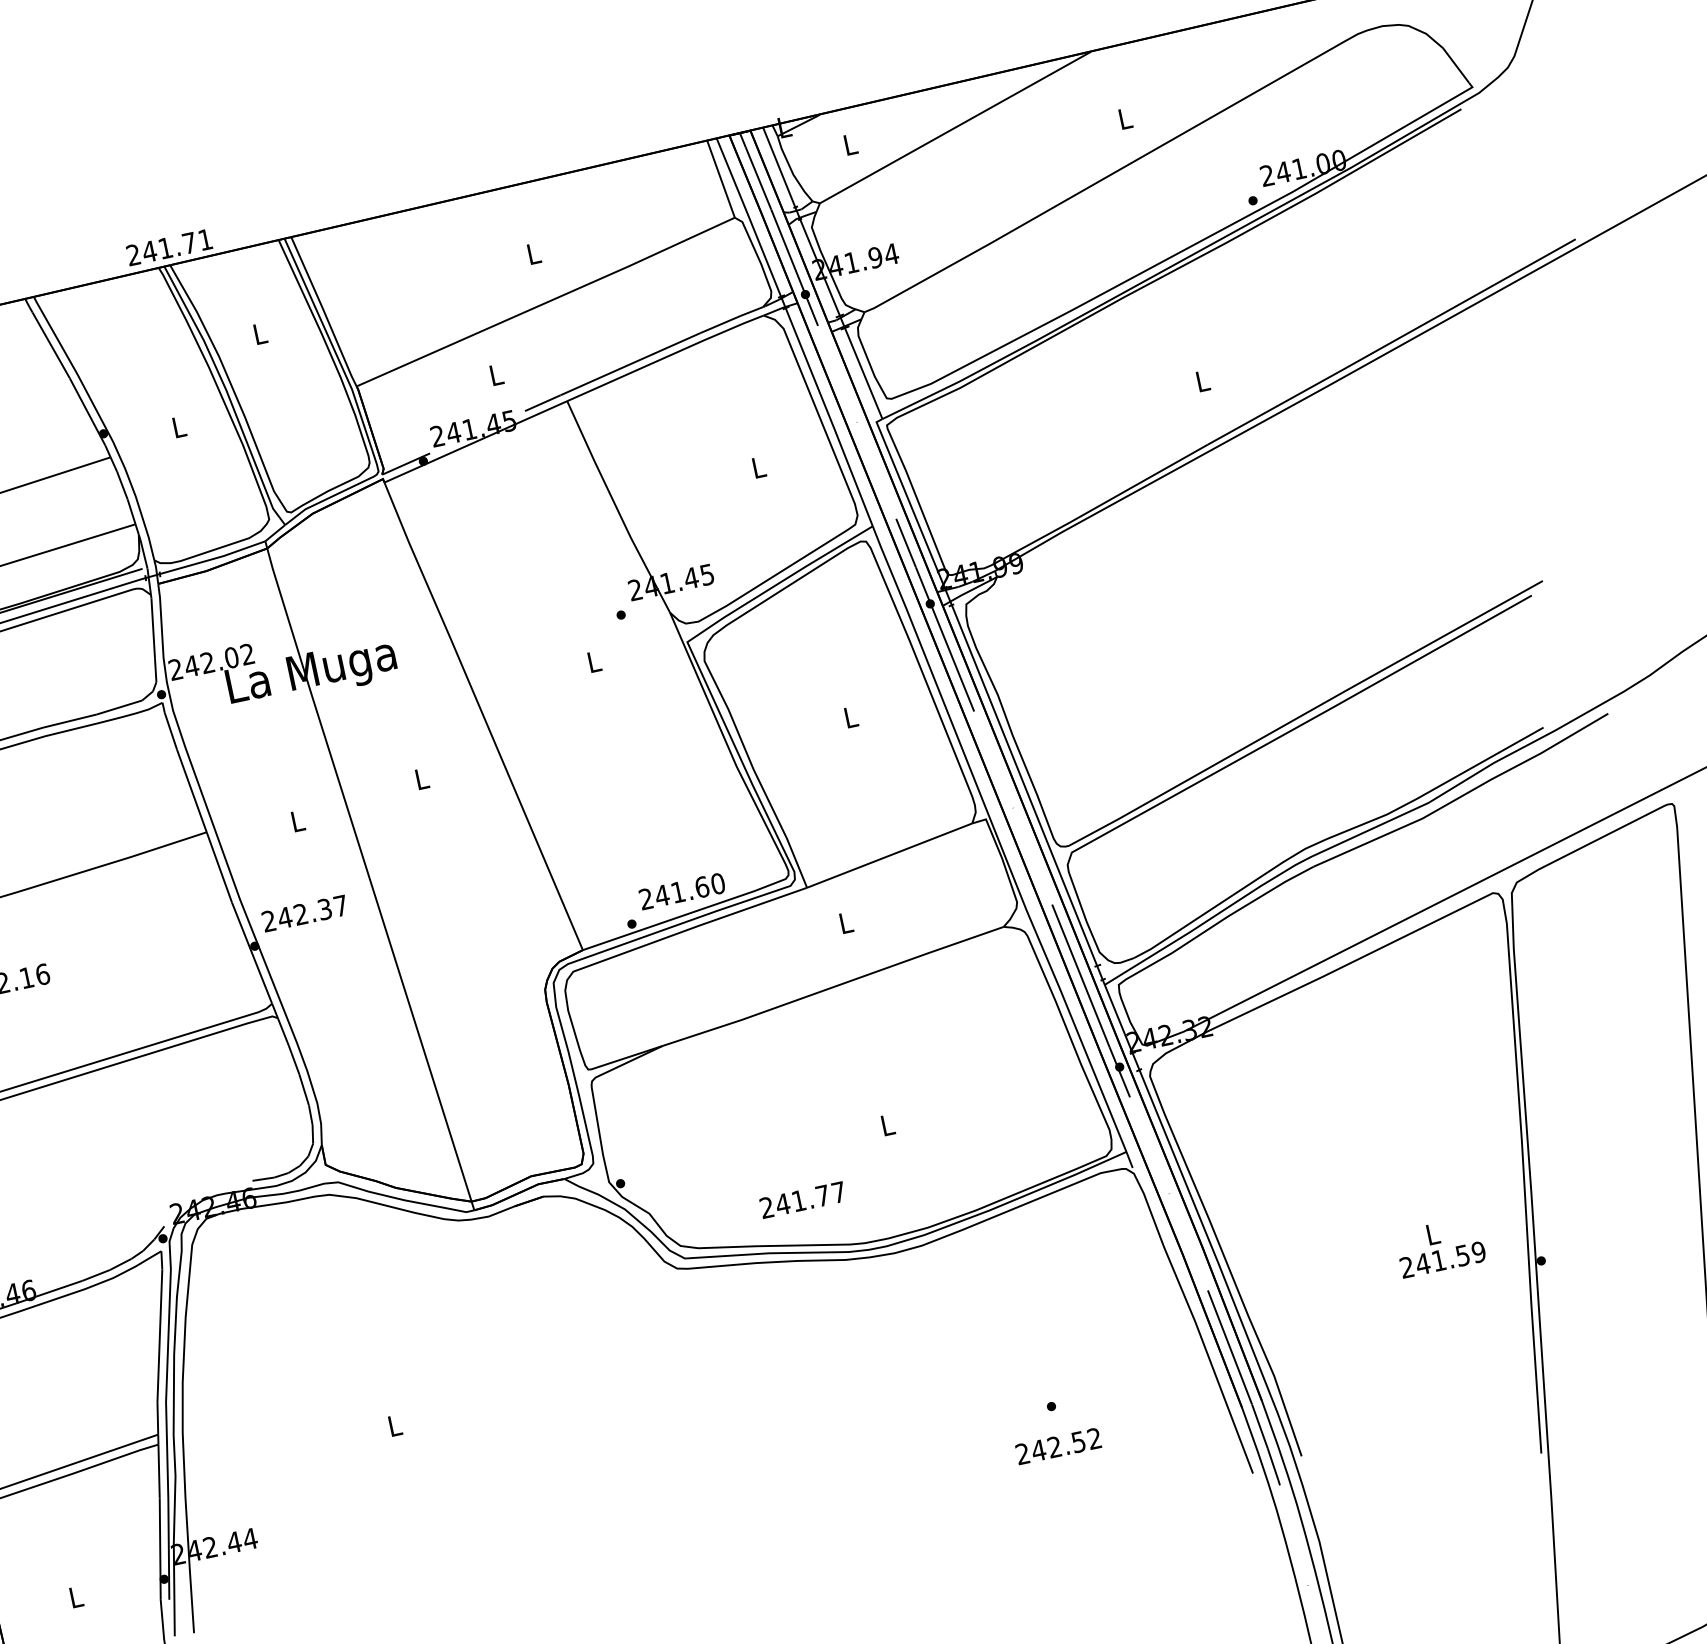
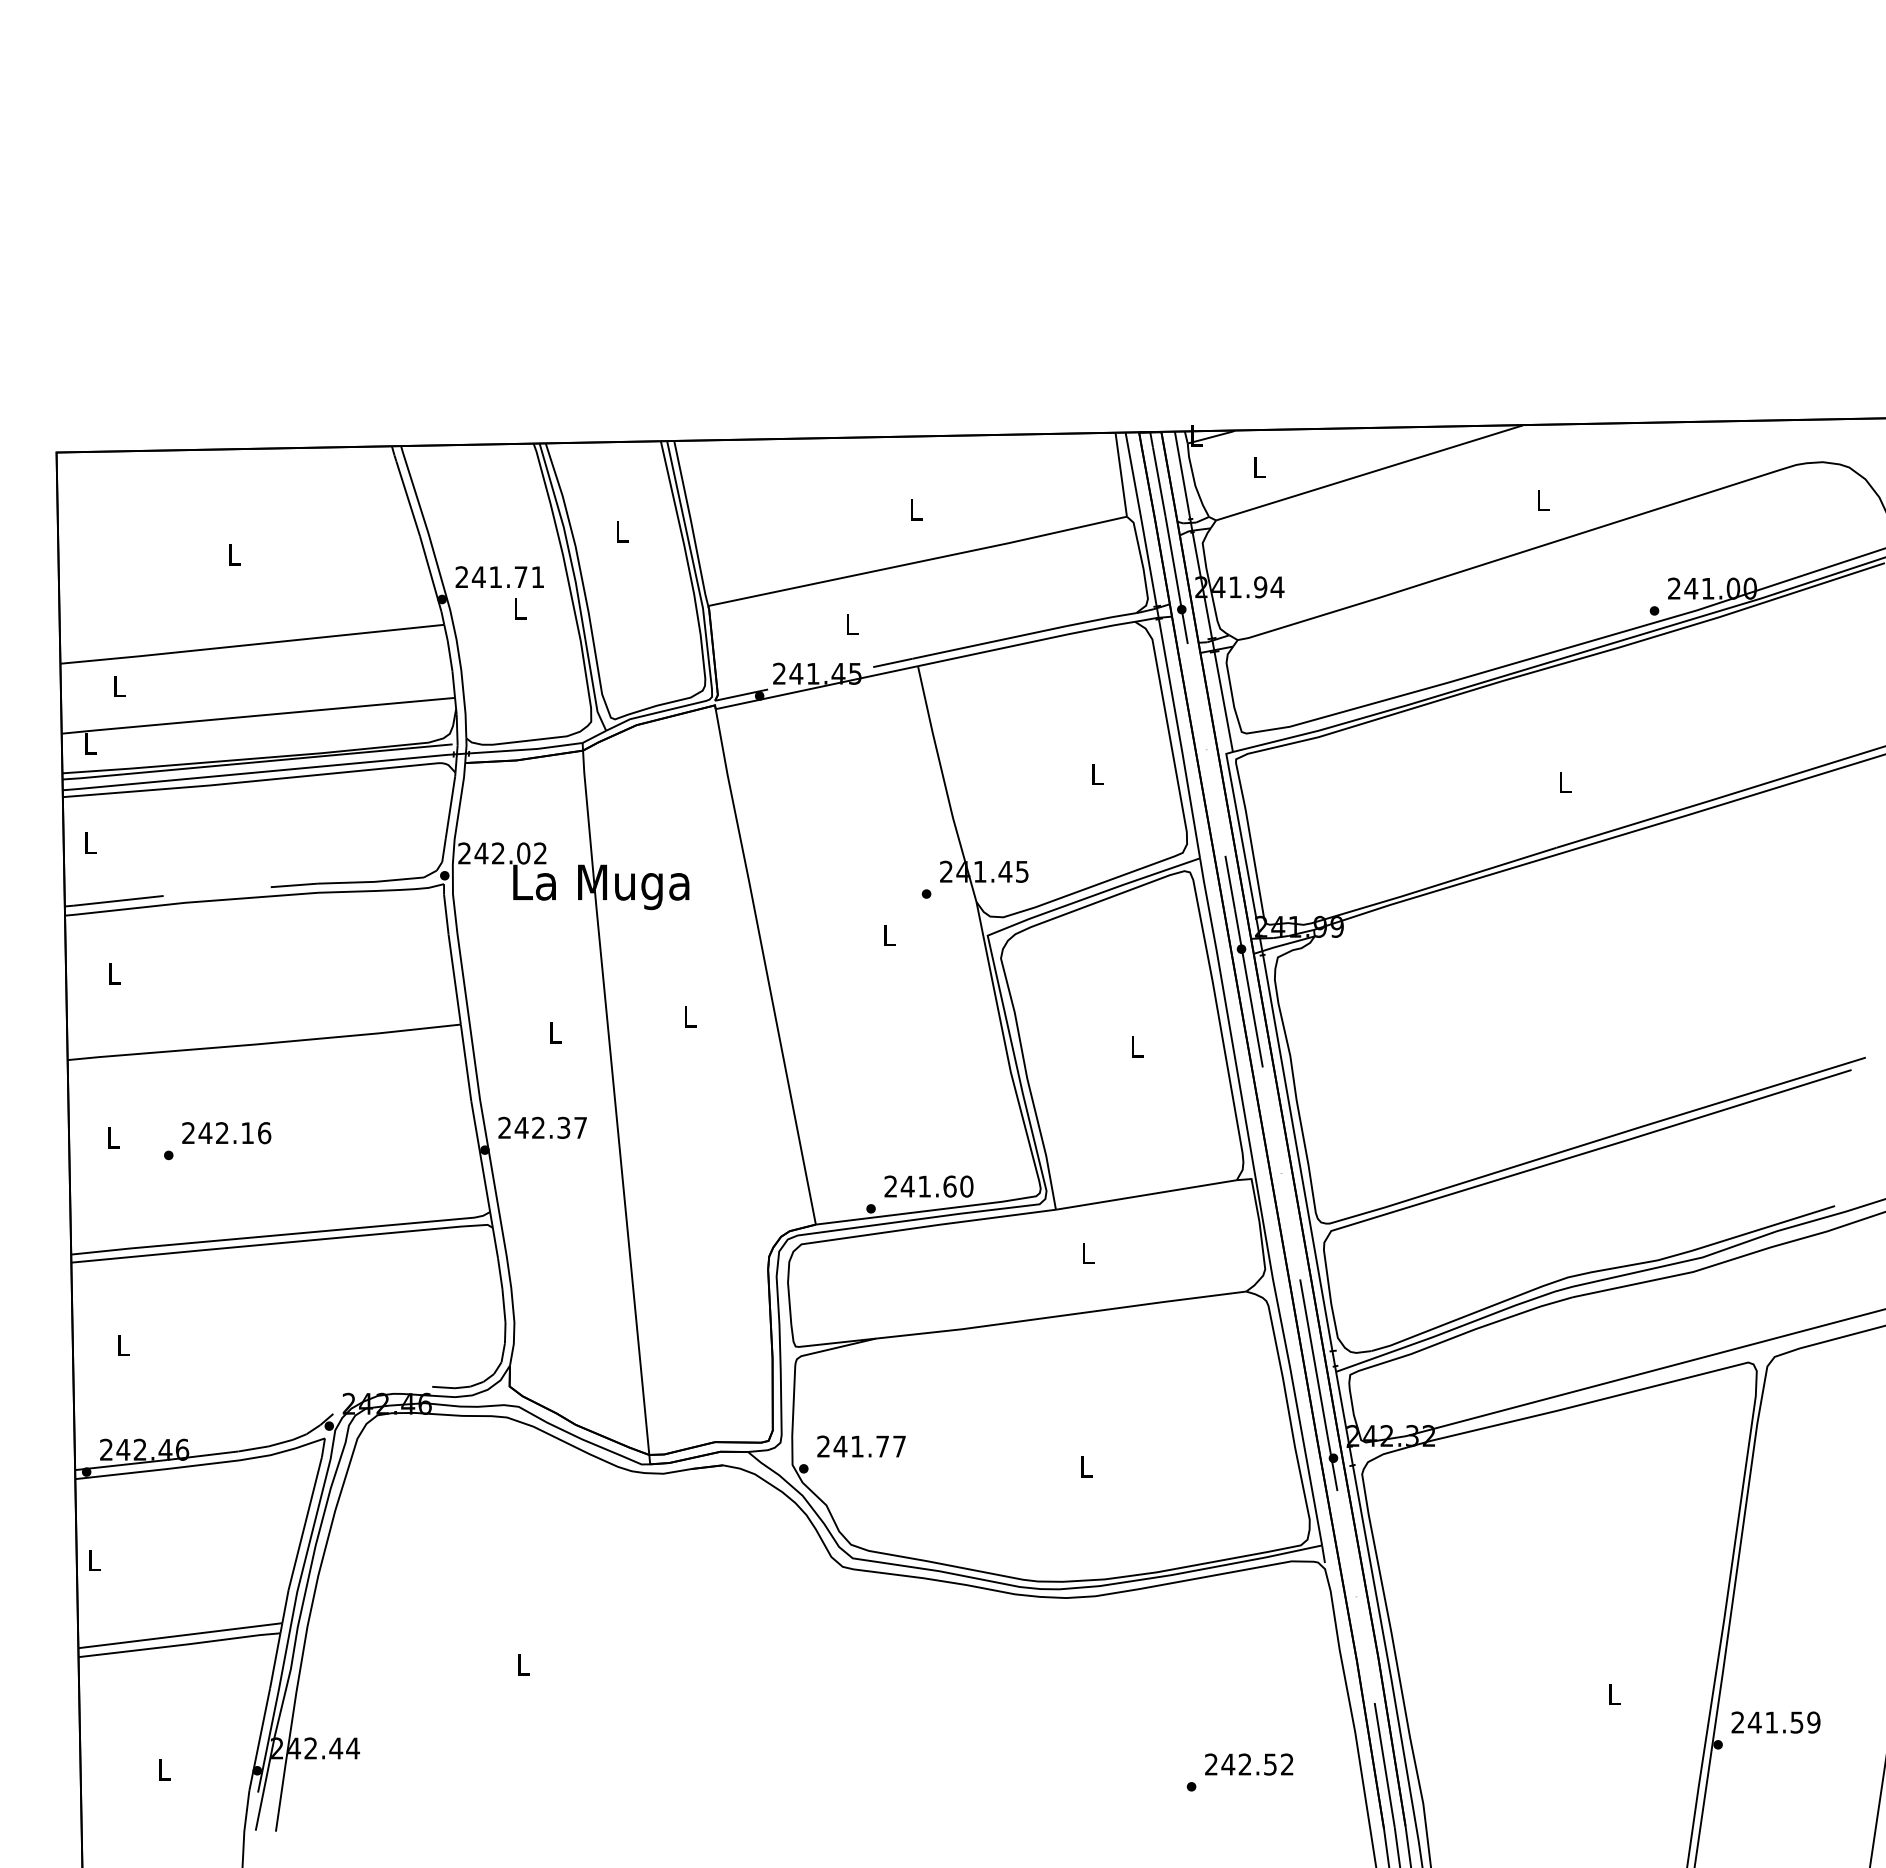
text: (168, 246) -> (499, 576), moved
text: (802, 1200) -> (861, 1446), moved
text: (1442, 1259) -> (1775, 1722), moved
text: (1058, 1446) -> (1249, 1764), moved

